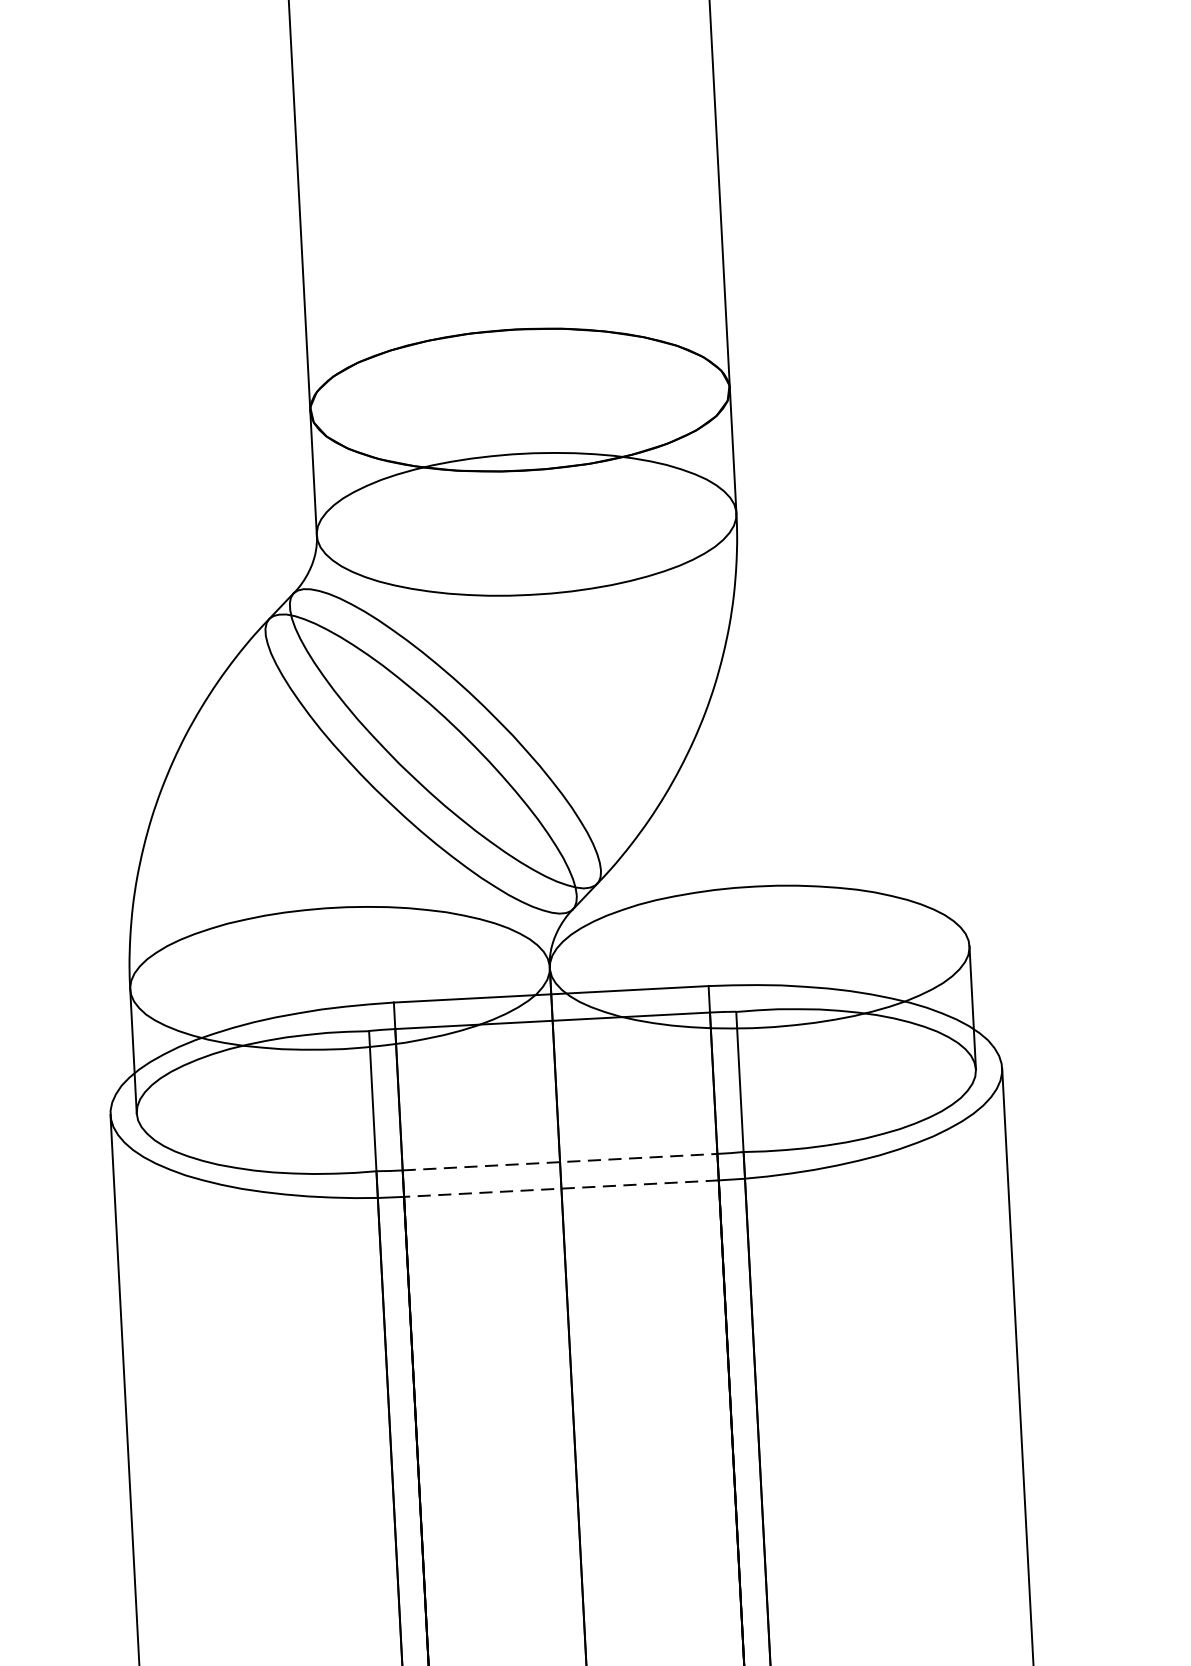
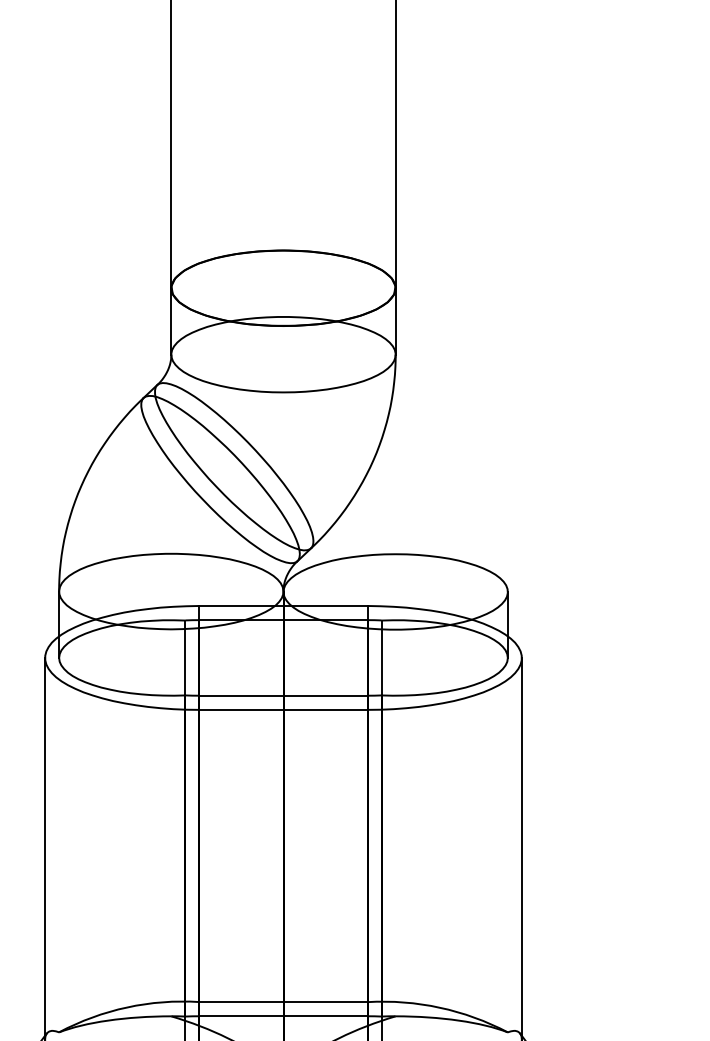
line: (561, 1161) -> (284, 695), dashed -> solid
line: (561, 1187) -> (283, 709), dashed -> solid

